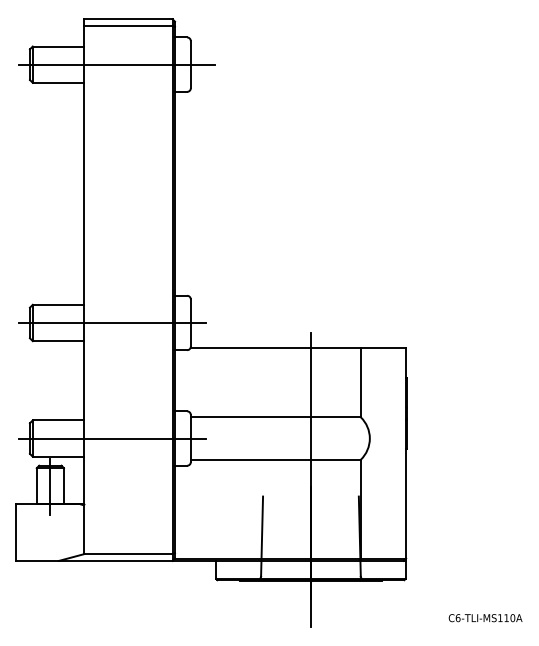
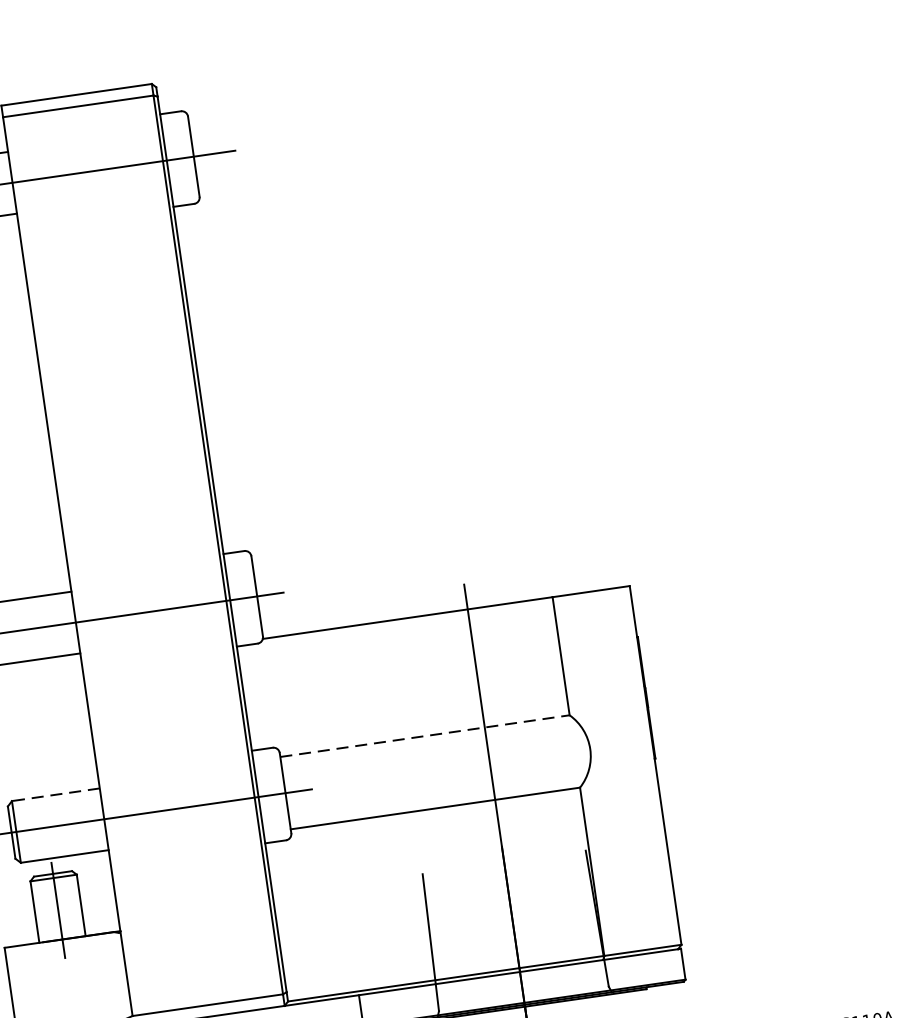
line: (275, 417) -> (424, 736), solid -> dashed
line: (58, 420) -> (55, 794), solid -> dashed

